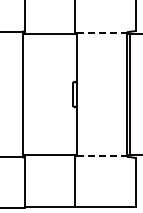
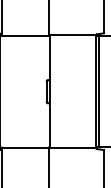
line: (102, 33) -> (73, 35), dashed -> solid
line: (102, 155) -> (73, 147), dashed -> solid

